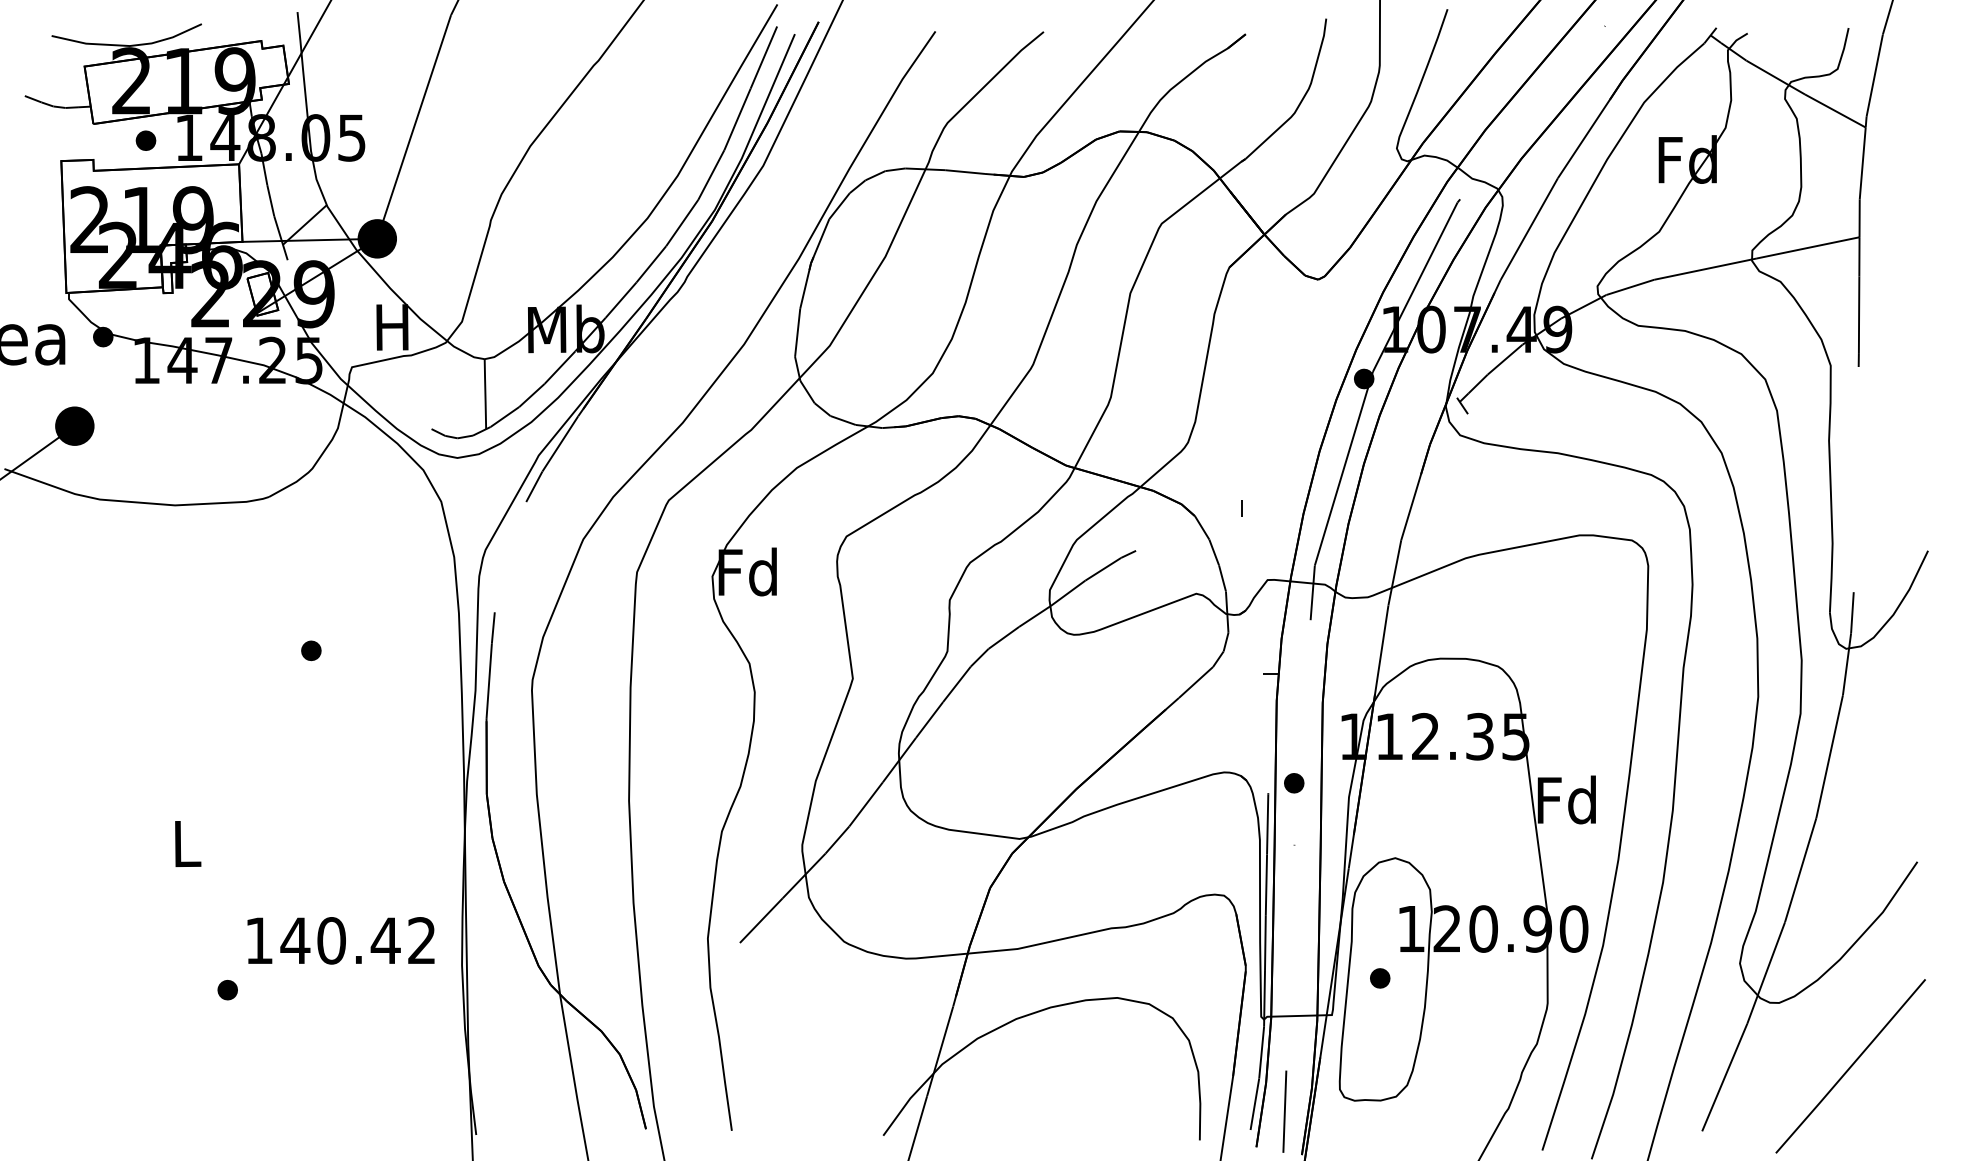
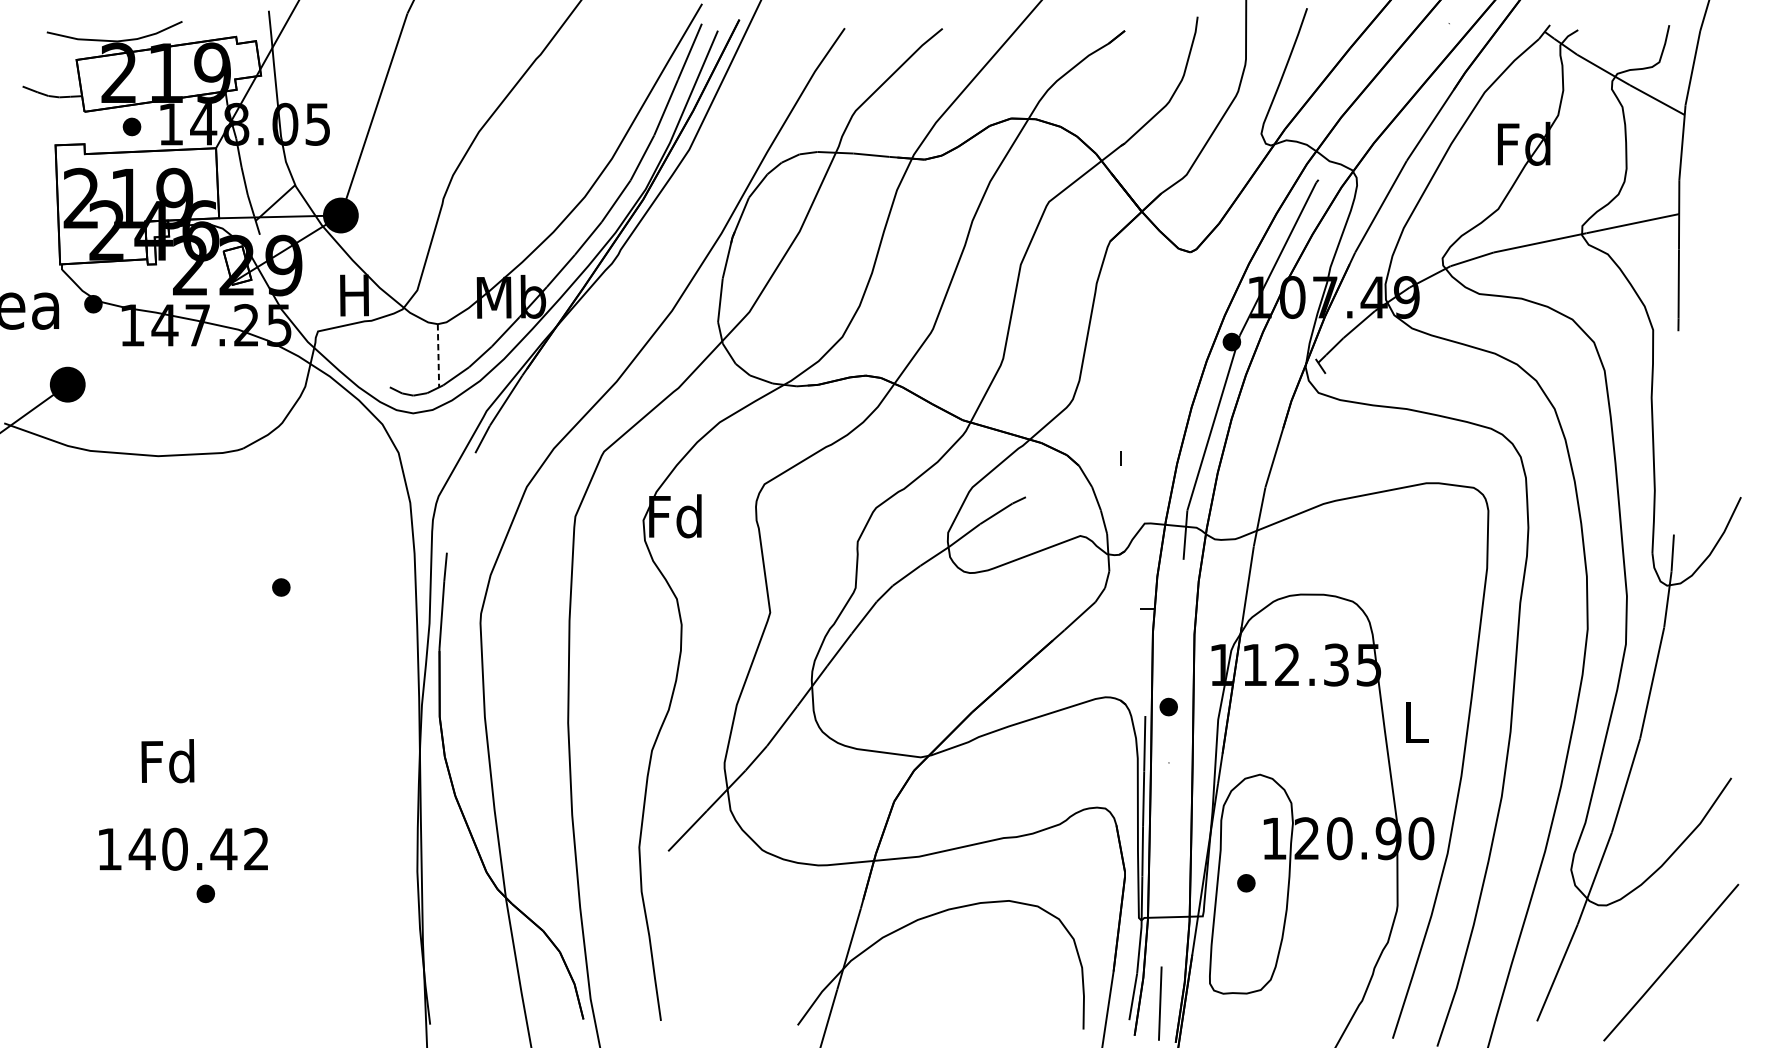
line: (485, 394) -> (438, 356), solid -> dashed
text: (1566, 799) -> (1414, 721), Fd -> L
text: (185, 842) -> (167, 760), L -> Fd
text: (340, 940) -> (183, 849), moved

